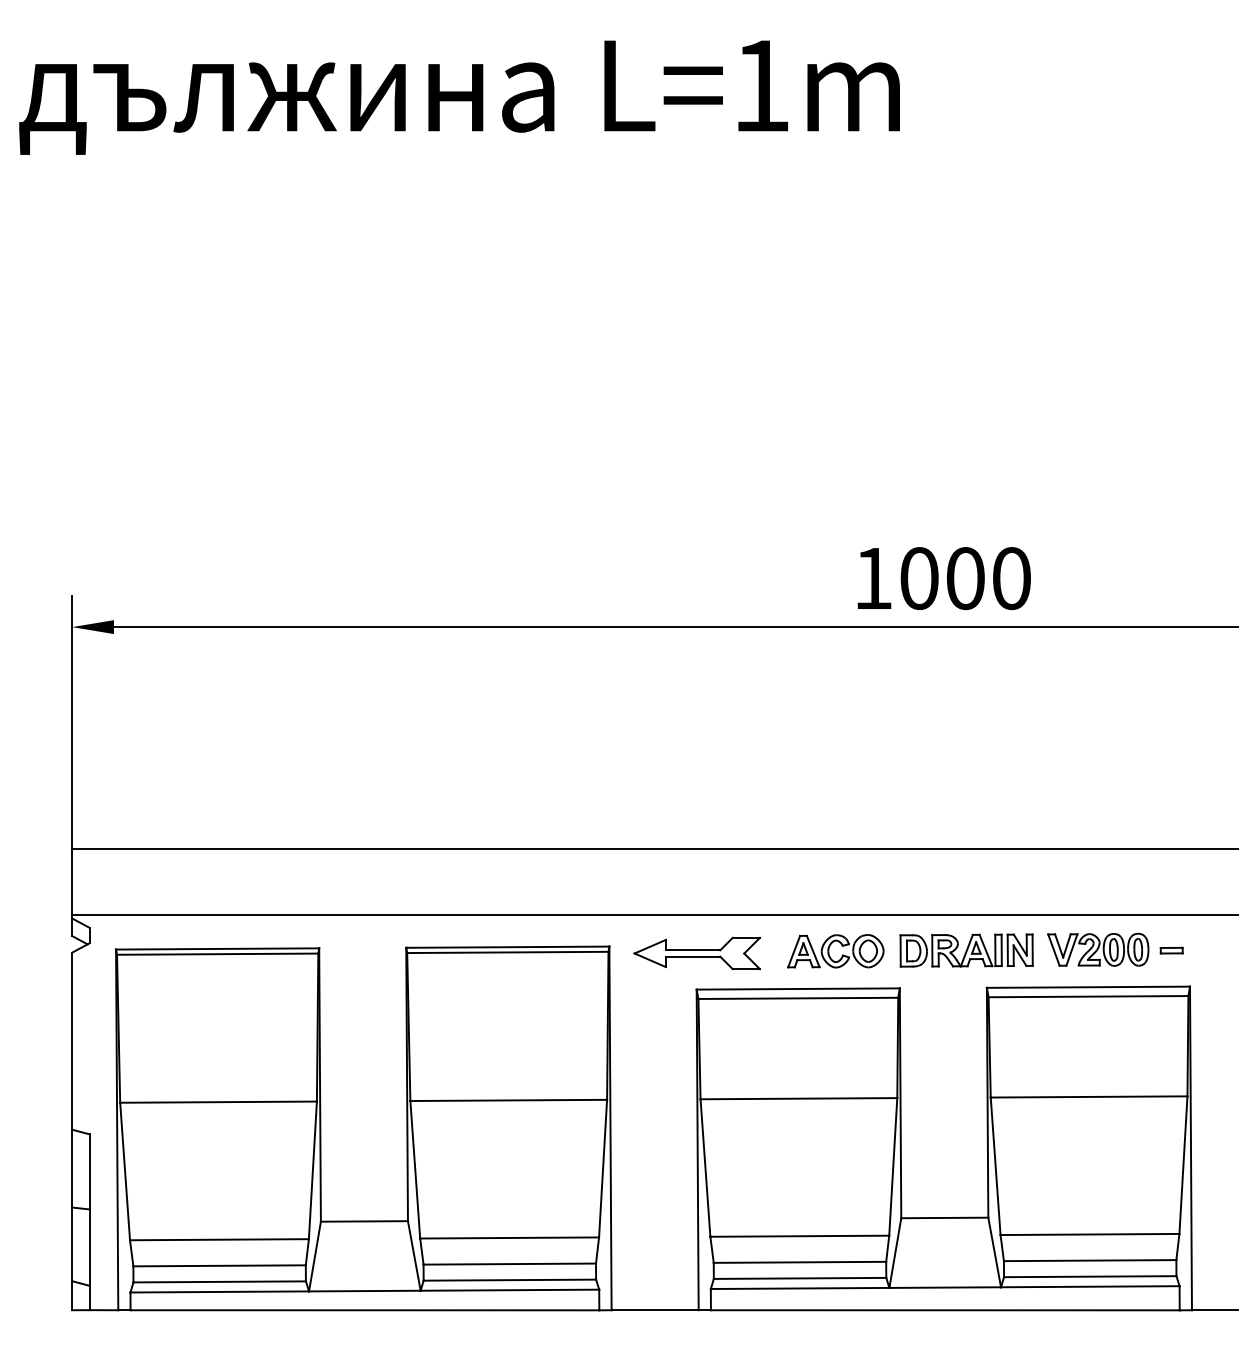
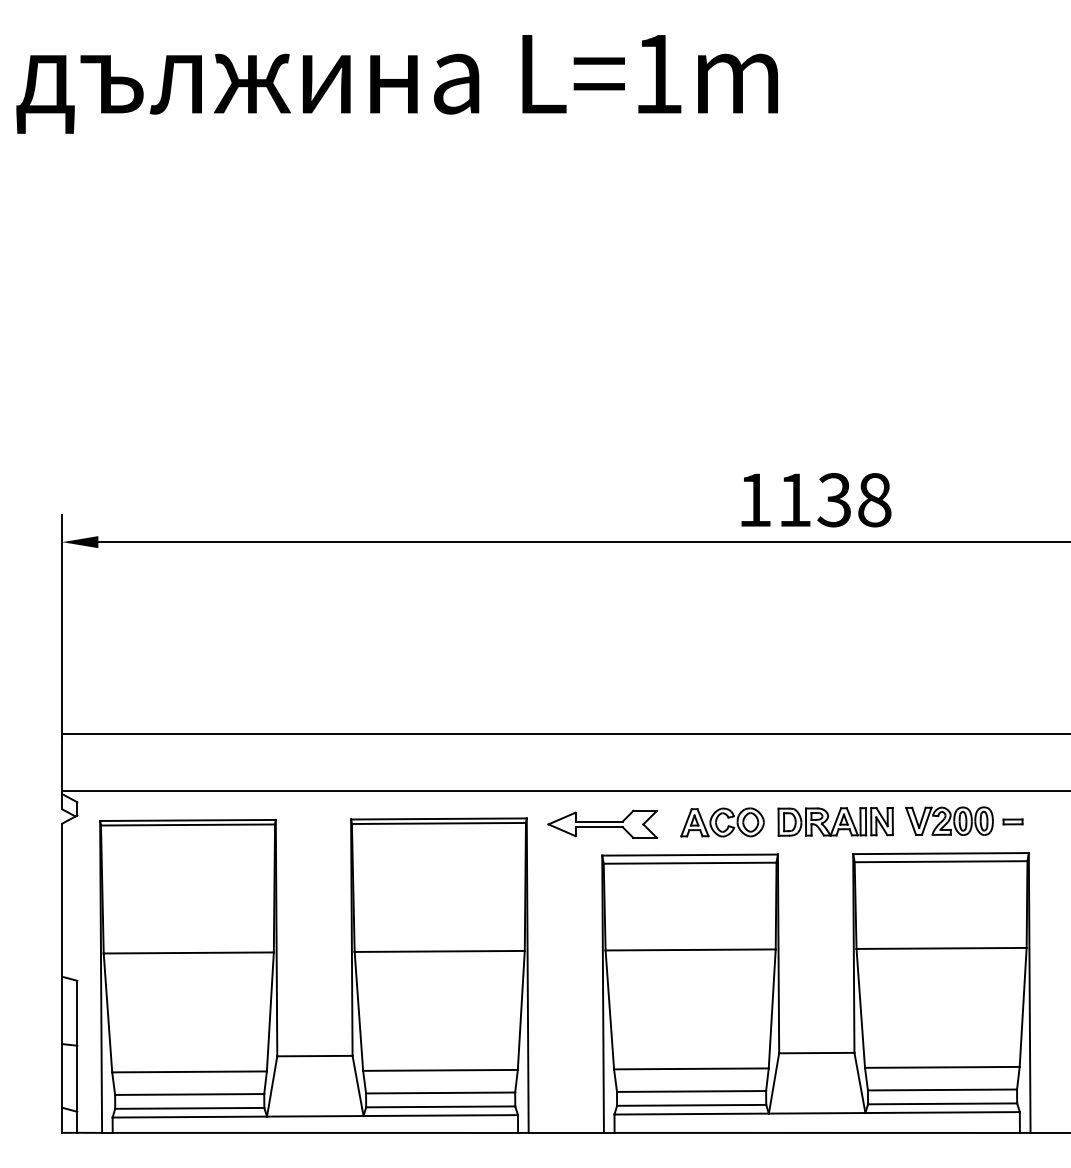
text: (965, 578) -> (834, 500), 1000 -> 1138

